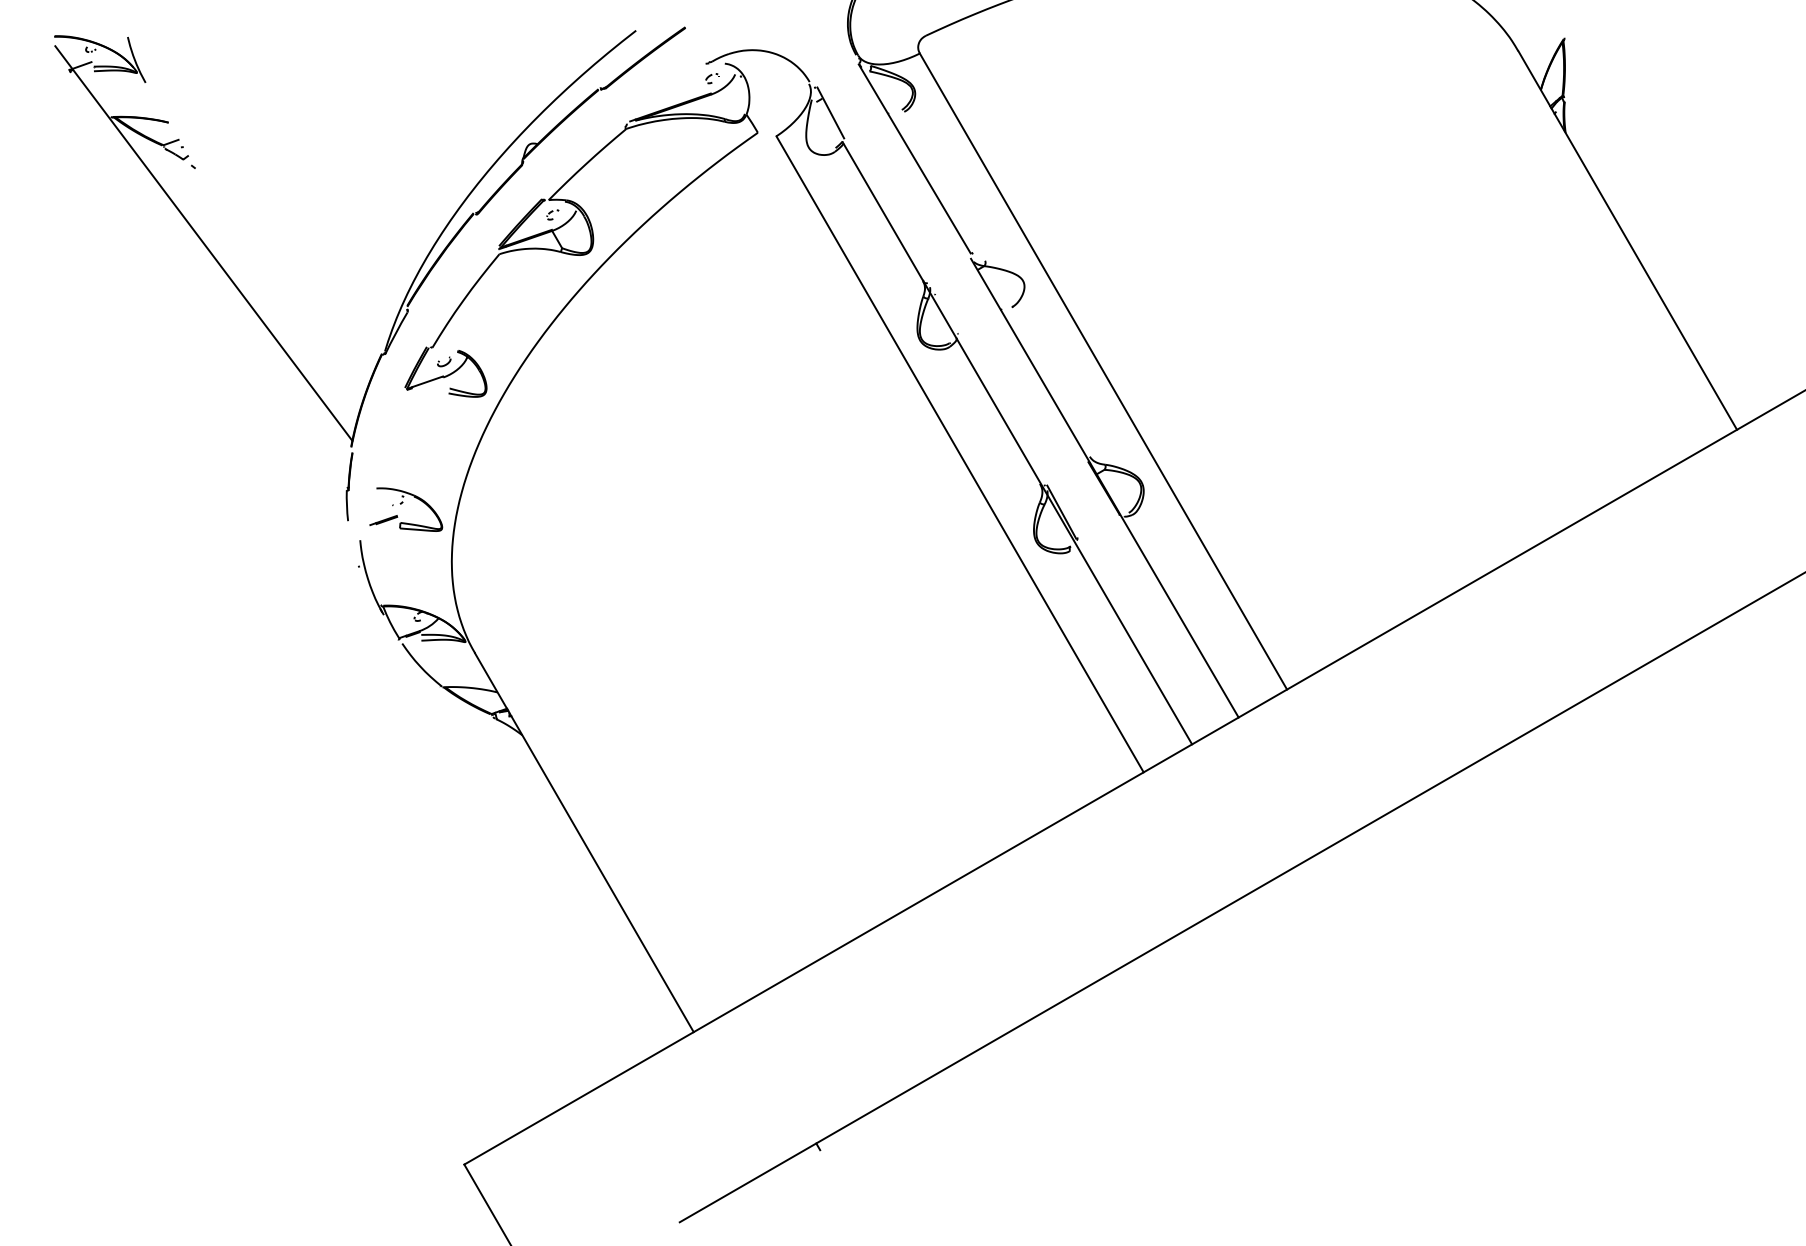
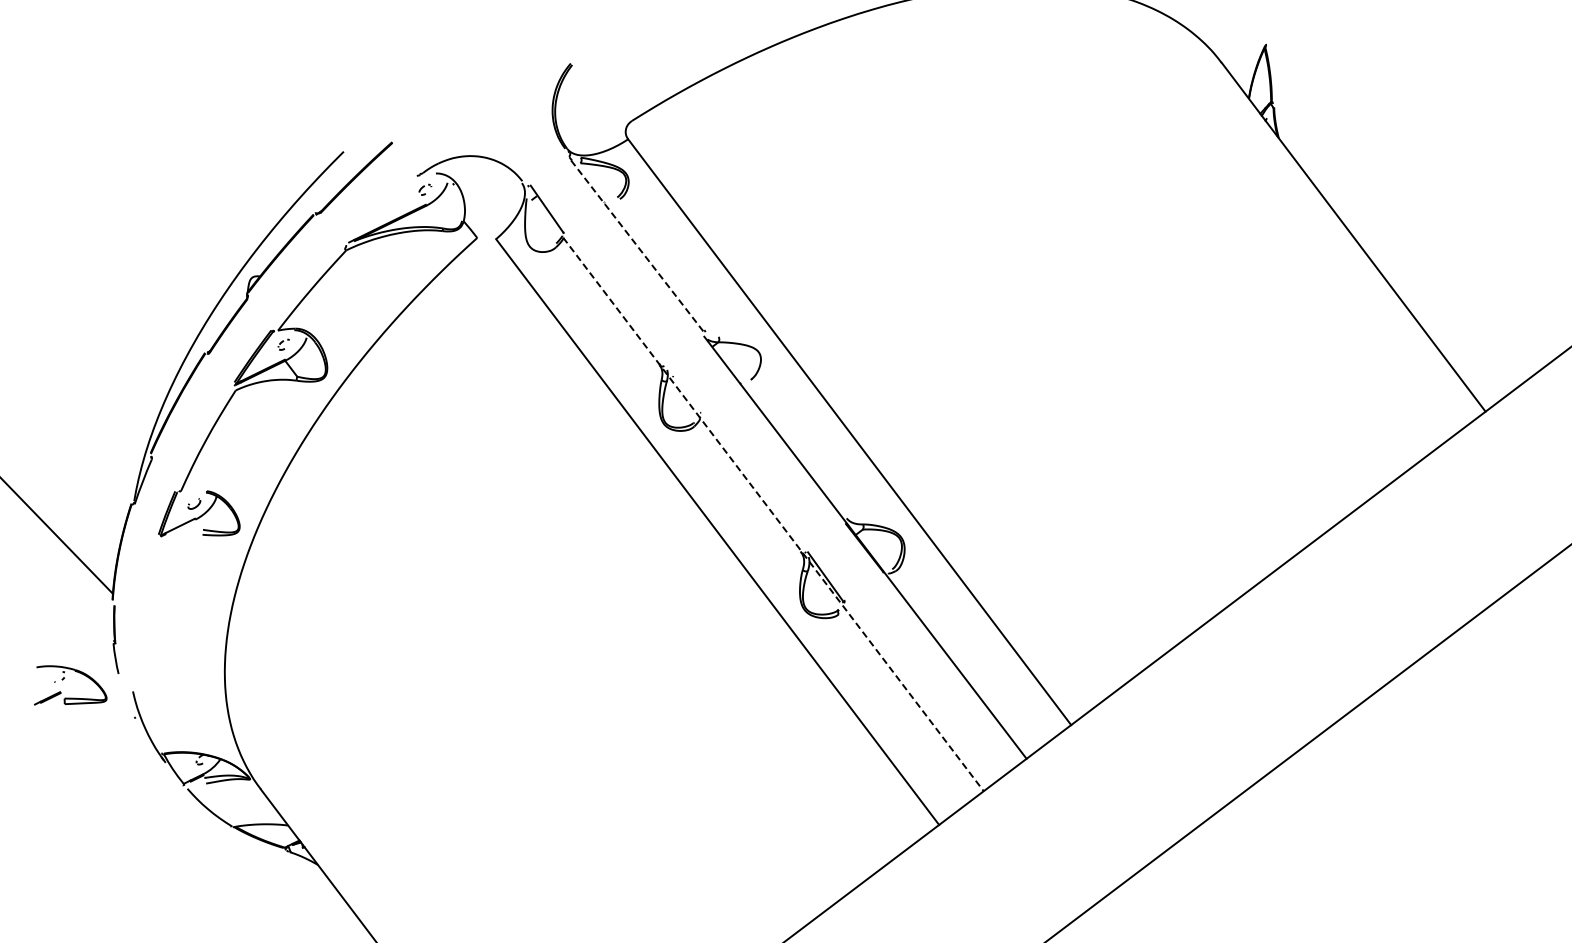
line: (914, 158) -> (635, 244), solid -> dashed
line: (1017, 443) -> (773, 514), solid -> dashed
part: (401, 504) -> (63, 680), moved

